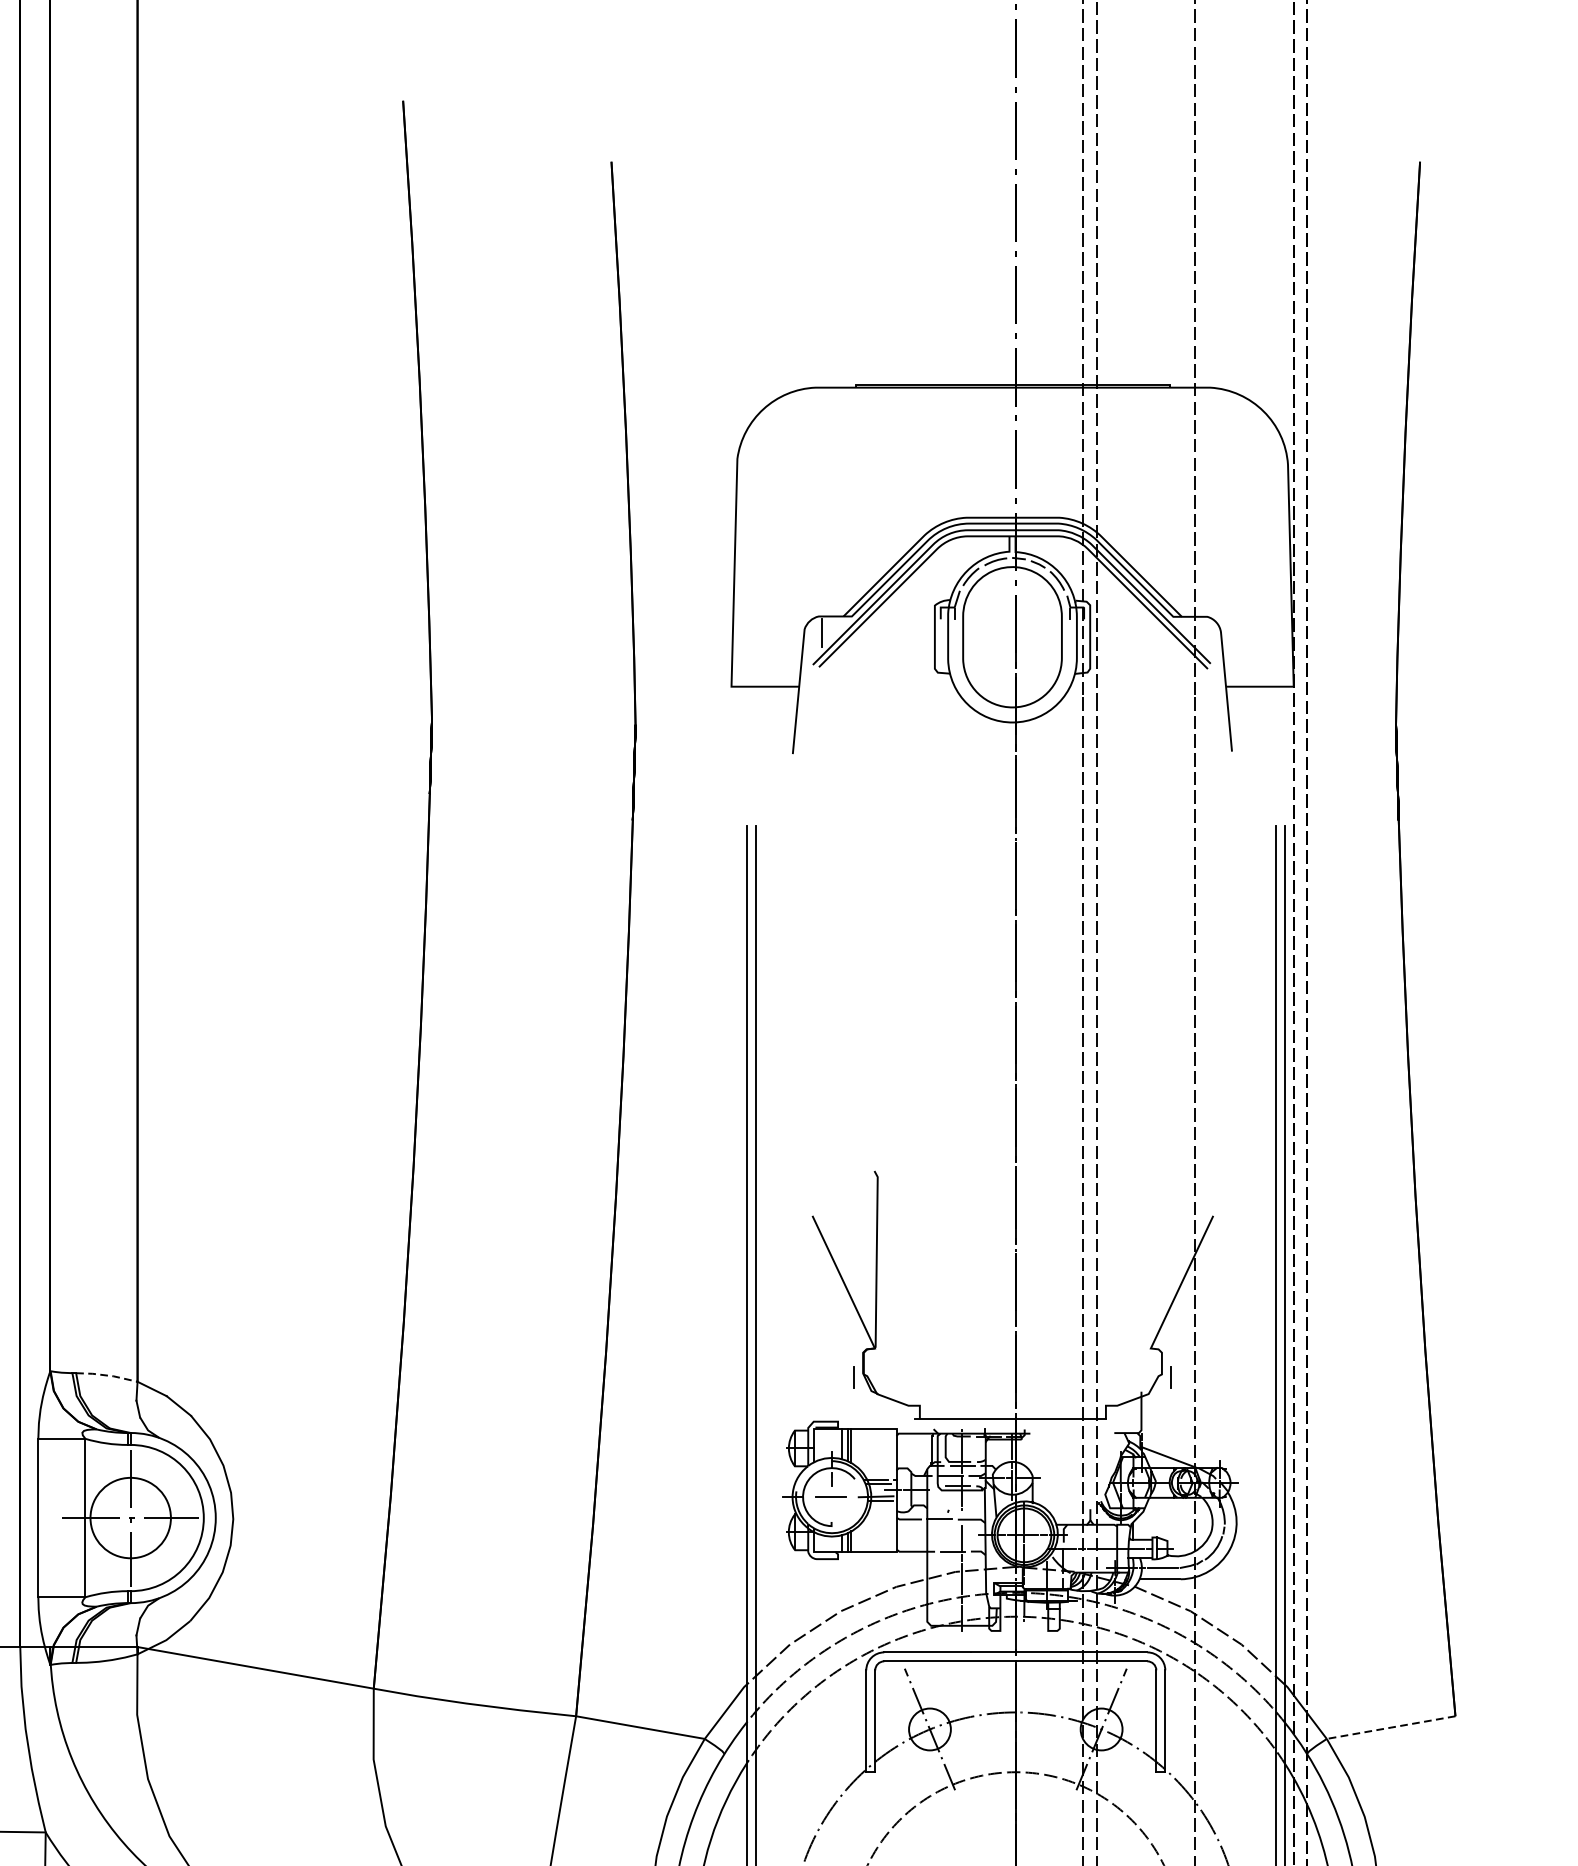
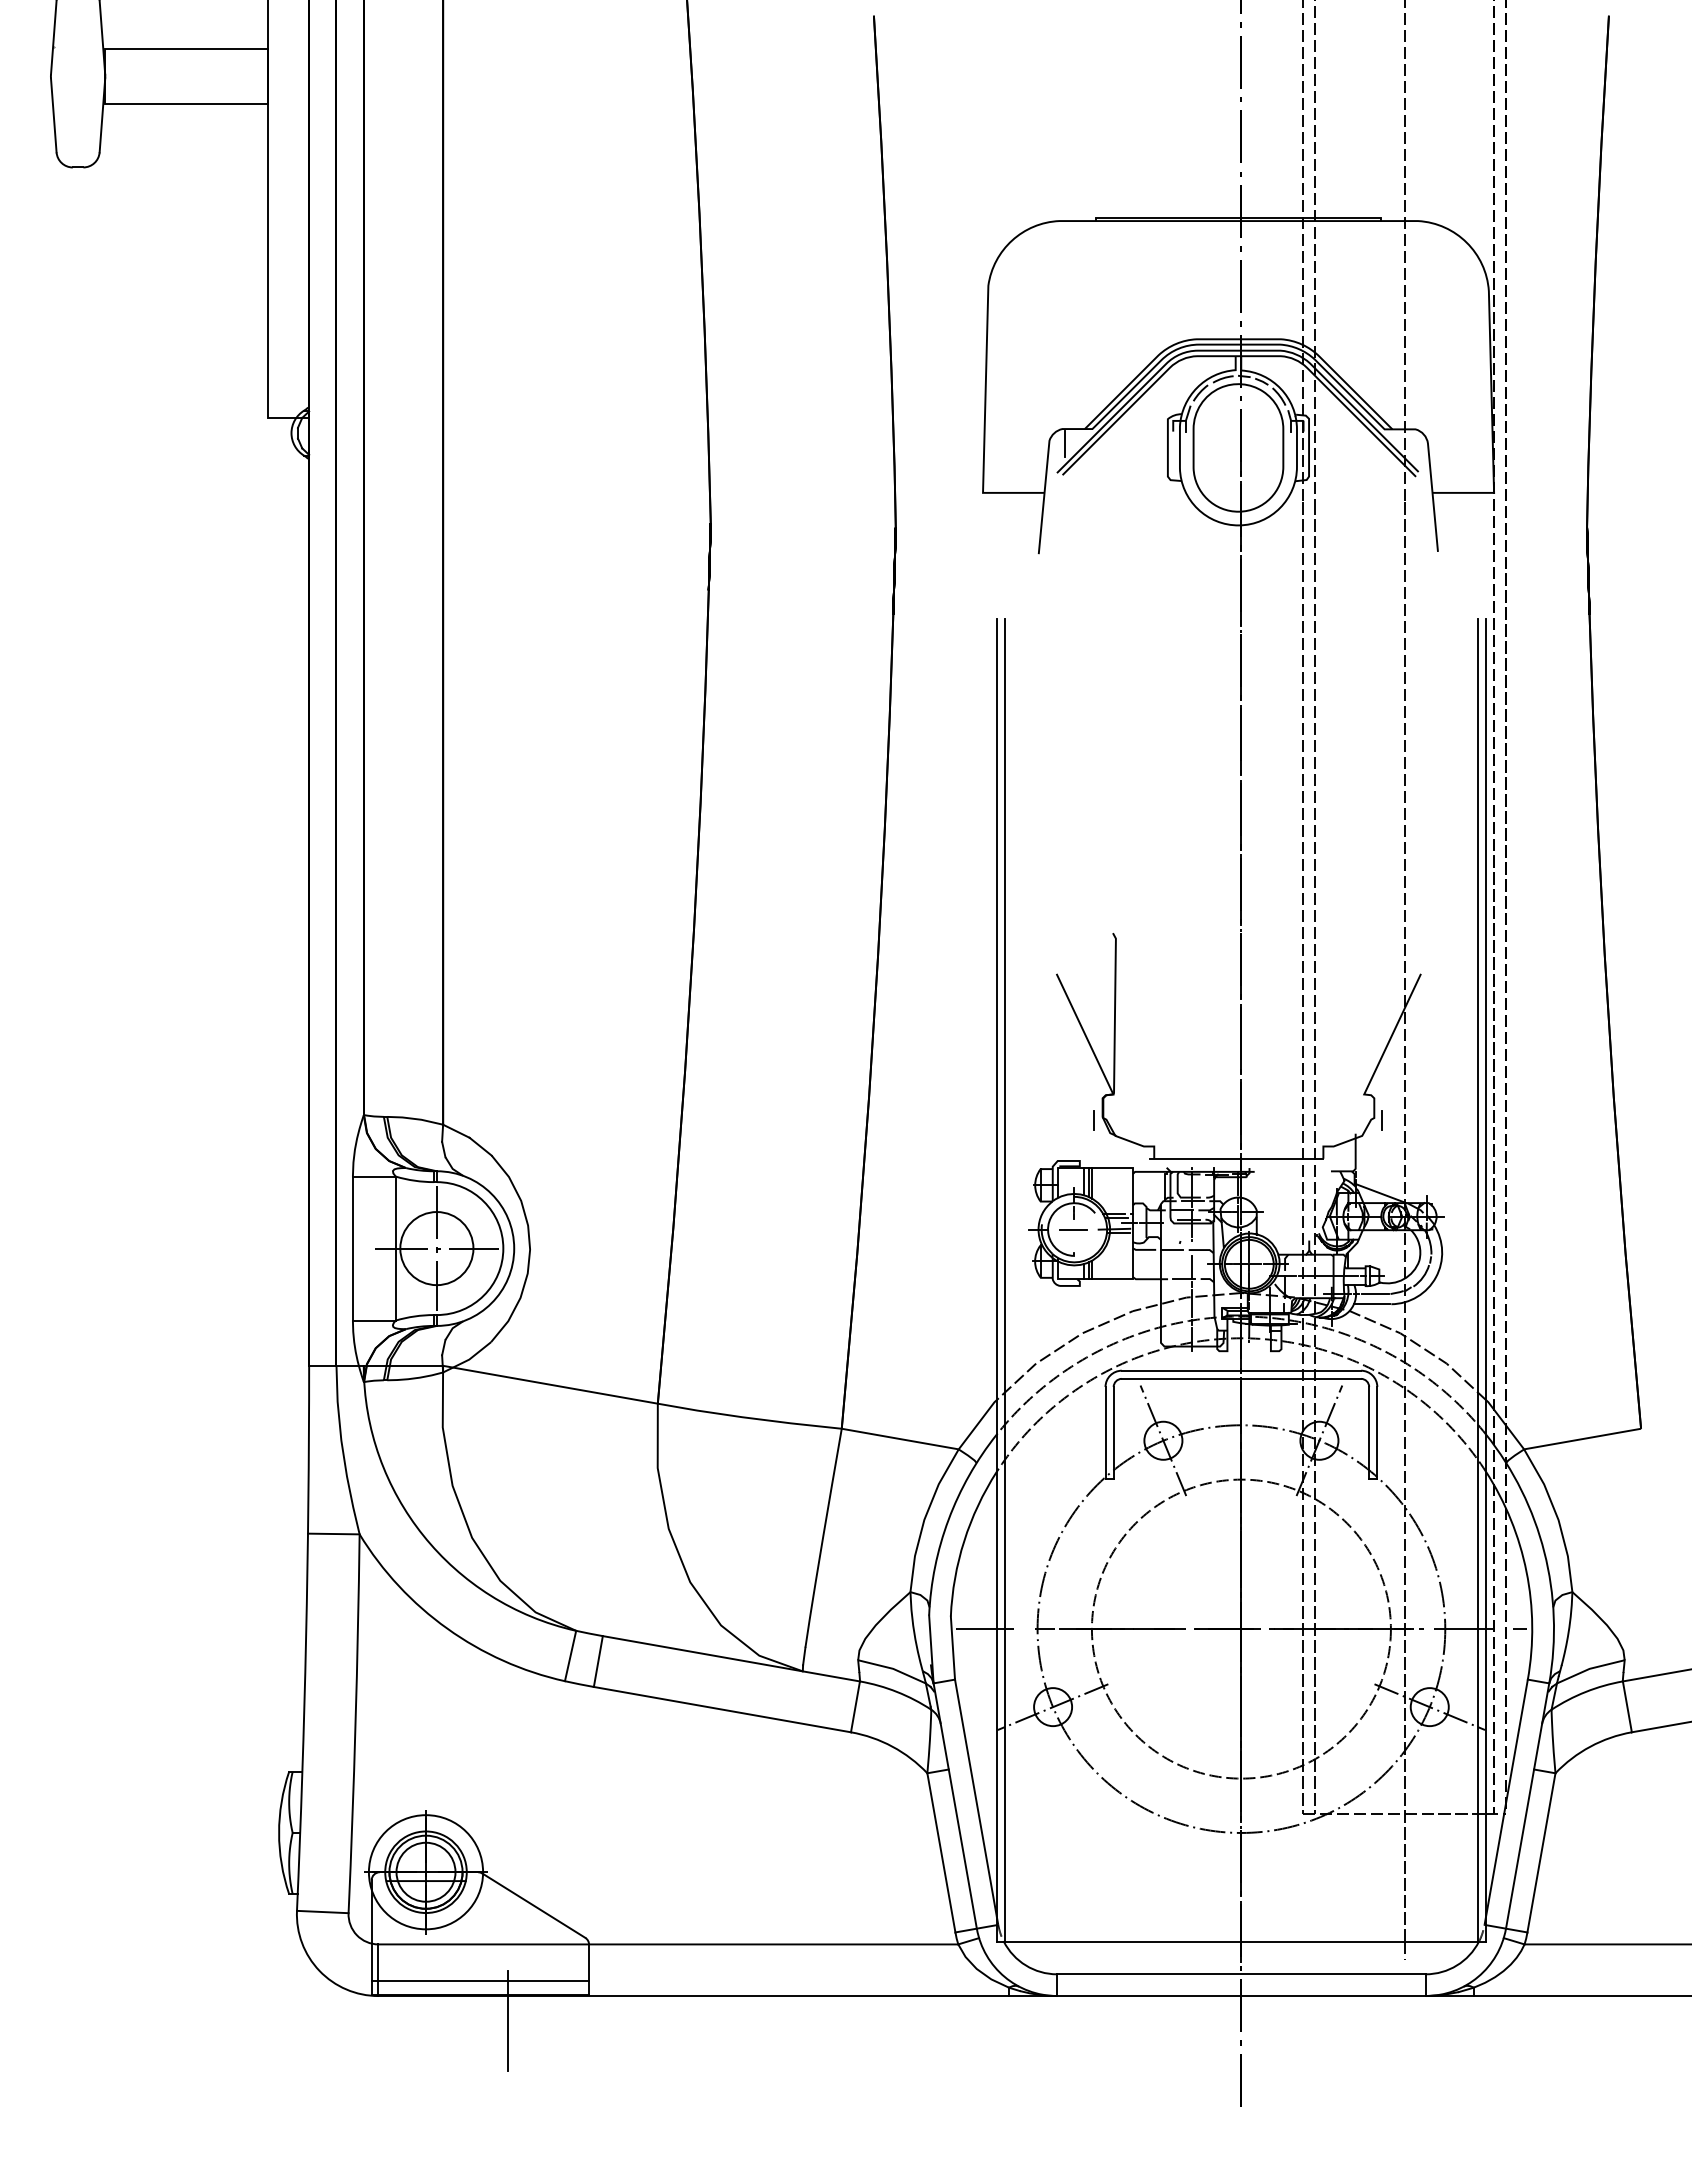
line: (107, 1376) -> (415, 1119), dashed -> solid
line: (1391, 1728) -> (1582, 1439), dashed -> solid

